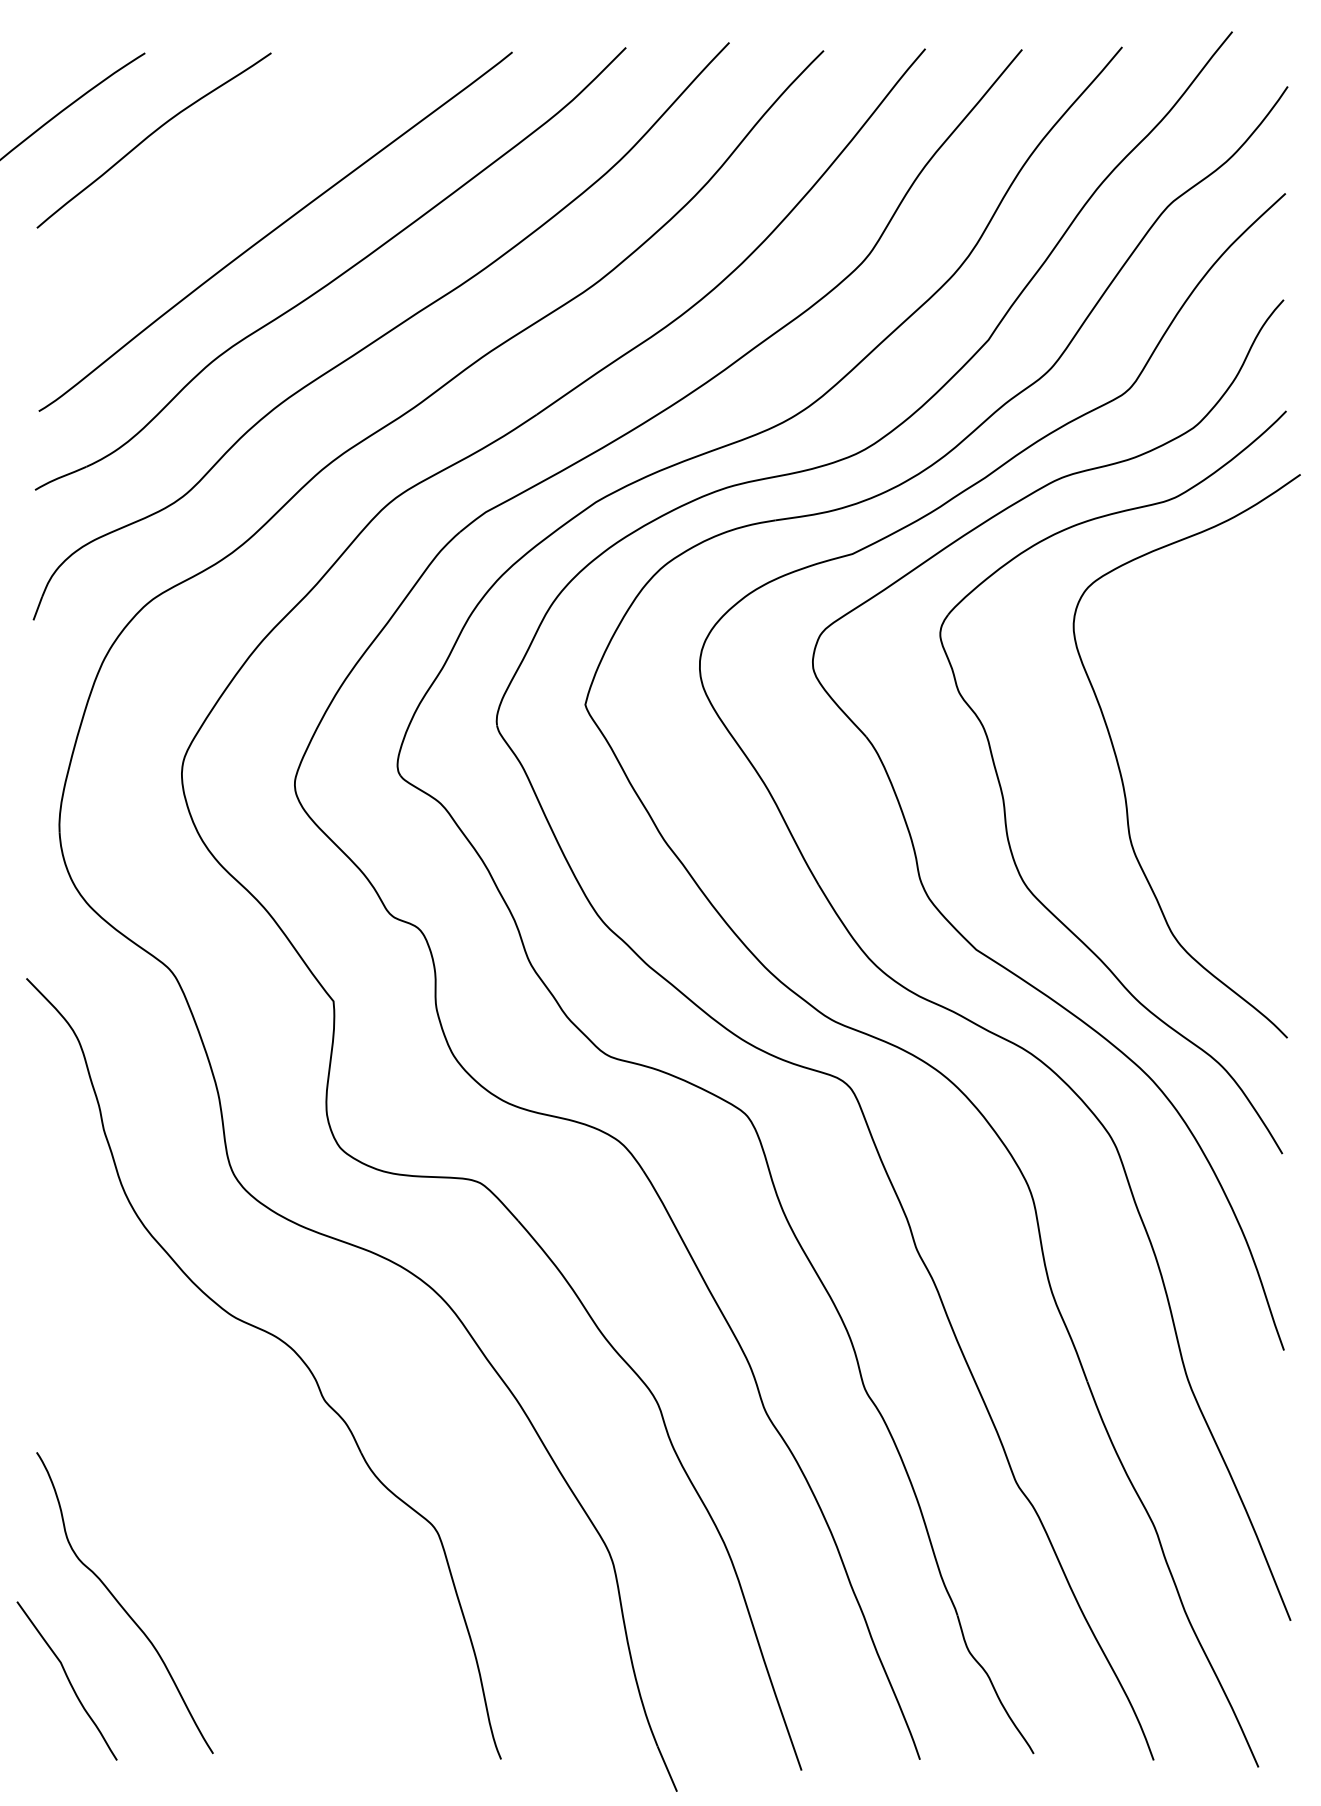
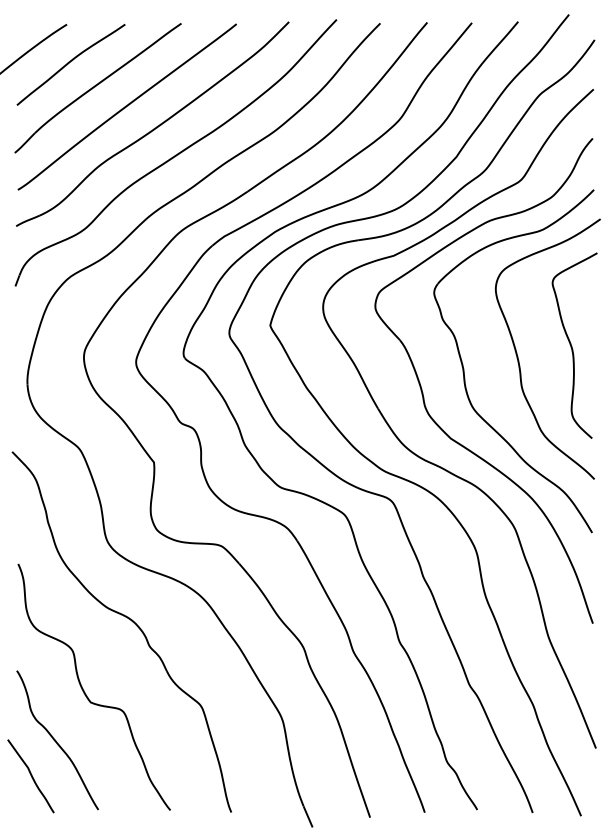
part: (211, 191) -> (97, 88), added
curve: (1239, 750) -> (572, 346), added
part: (183, 1495) -> (84, 690), added

